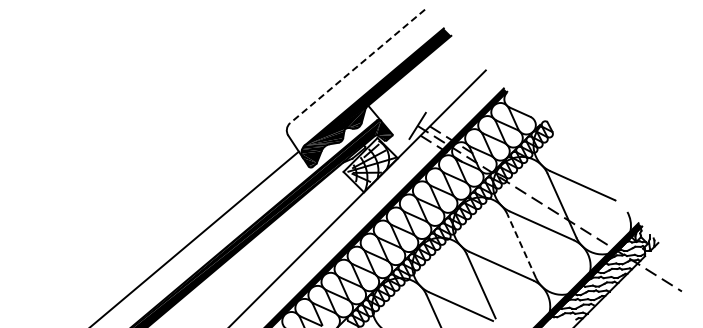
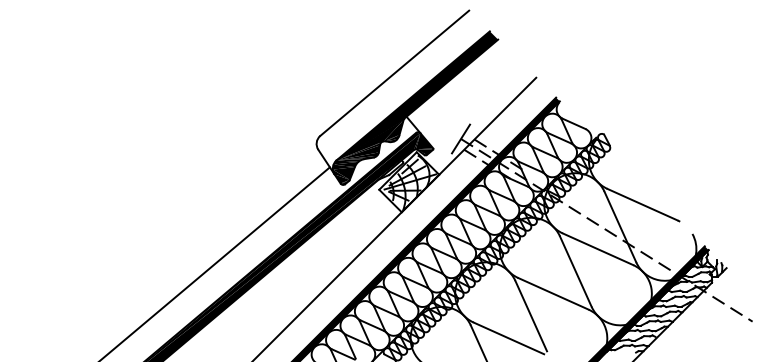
line: (357, 66) -> (394, 73), dashed -> solid
line: (521, 246) -> (575, 272), dashed -> solid

